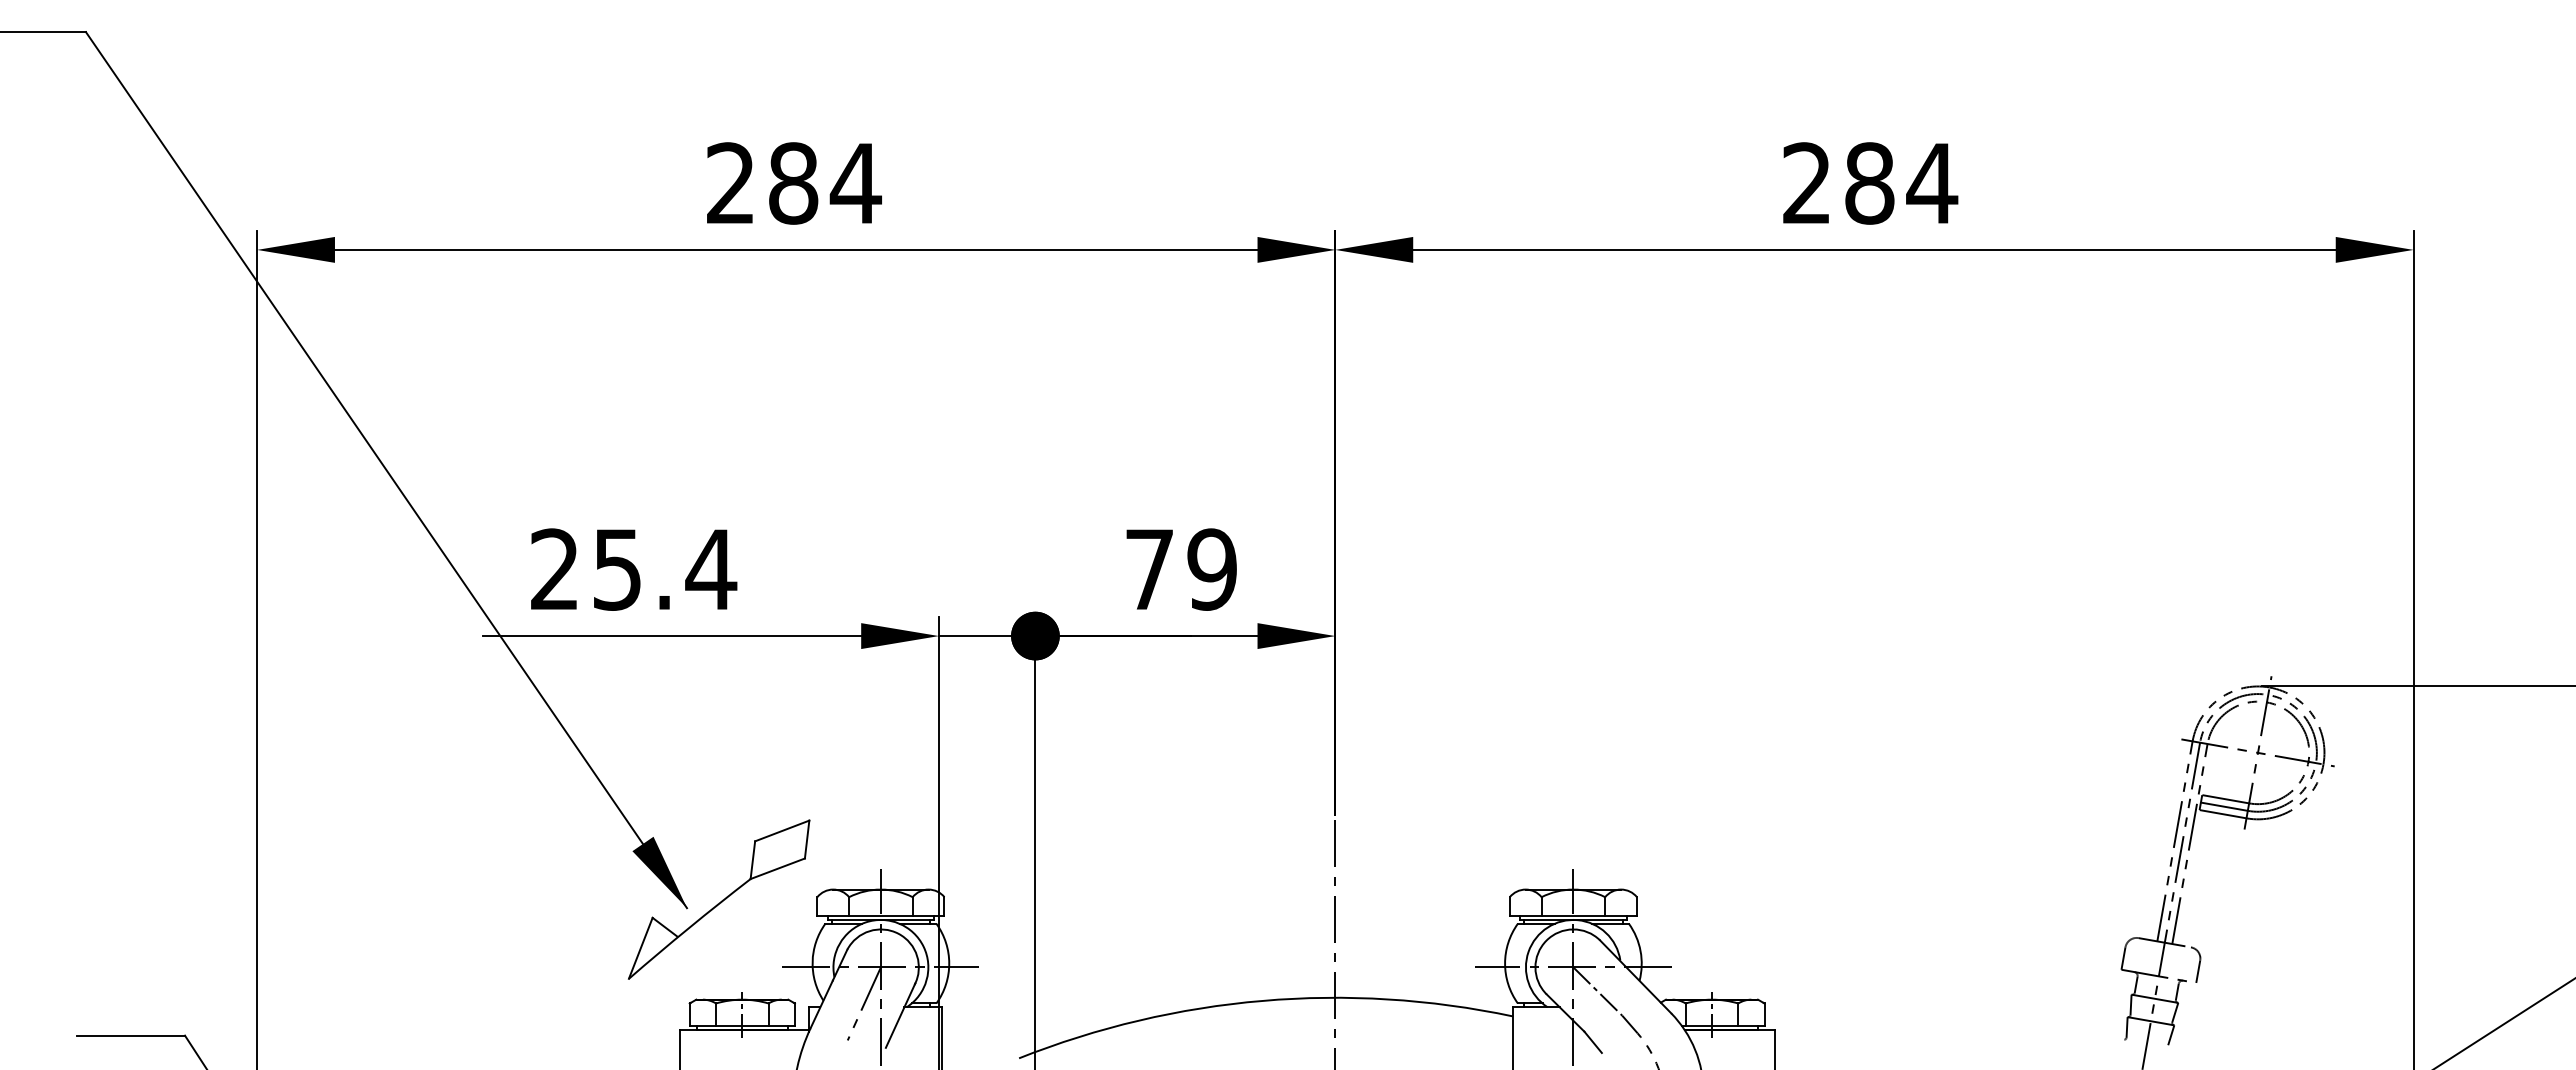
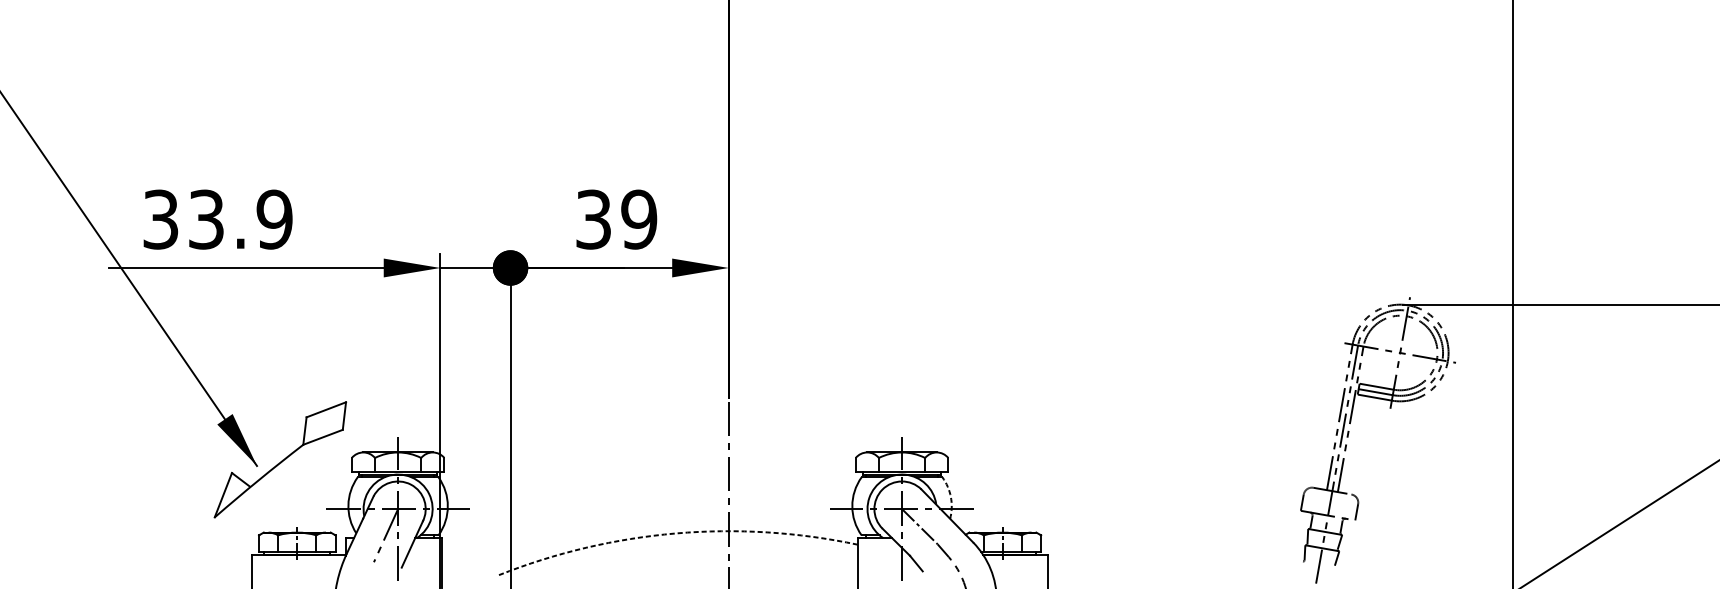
text: (634, 569) -> (218, 219), 25.4 -> 33.9
text: (1149, 569) -> (593, 219), 79 -> 39
arc: (1640, 951) -> (950, 497), solid -> dashed
arc: (1262, 1000) -> (675, 533), solid -> dashed

